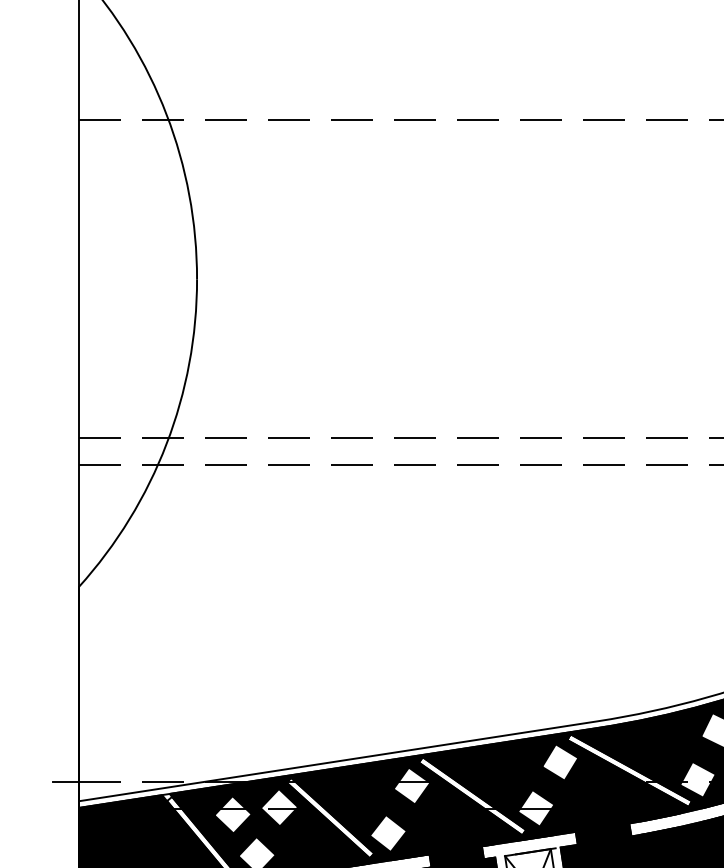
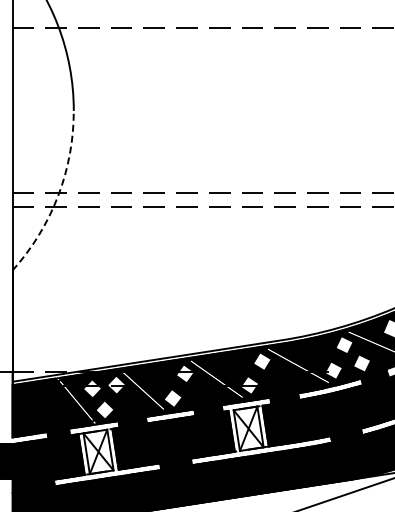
arc: (167, 444) -> (58, 196), solid -> dashed

